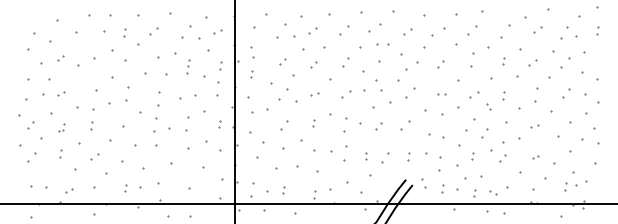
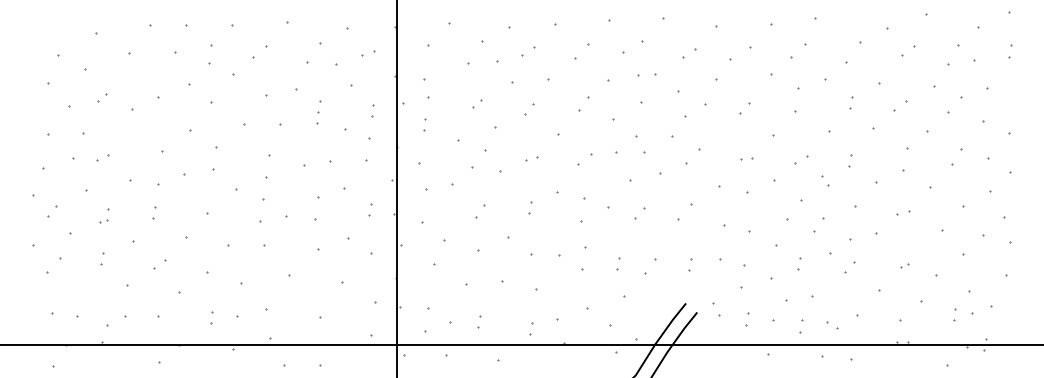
part: (124, 32) -> (210, 54), size x1.6
part: (69, 190) -> (117, 321), size x1.6

